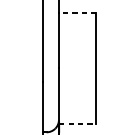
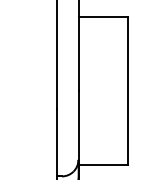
line: (77, 12) -> (103, 16), dashed -> solid
line: (77, 124) -> (103, 165), dashed -> solid

